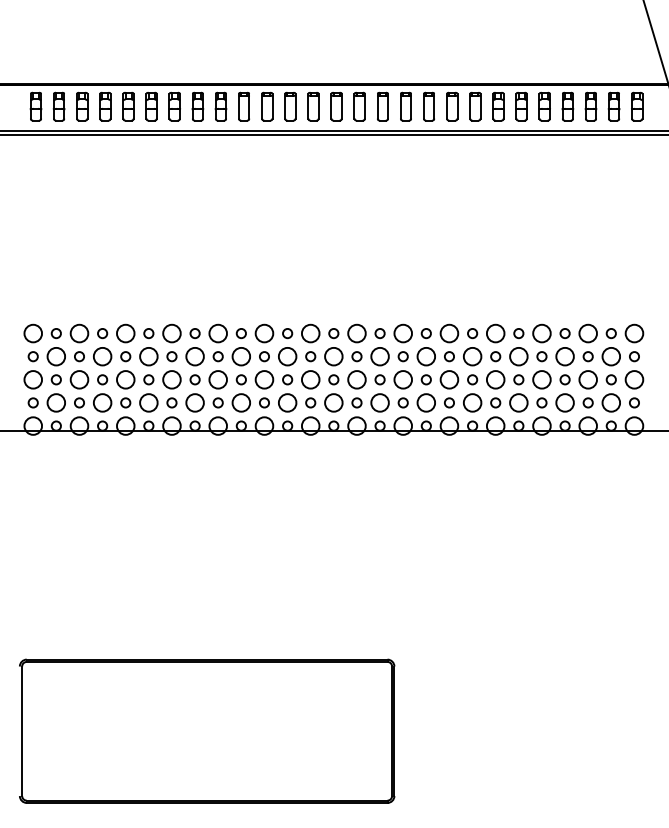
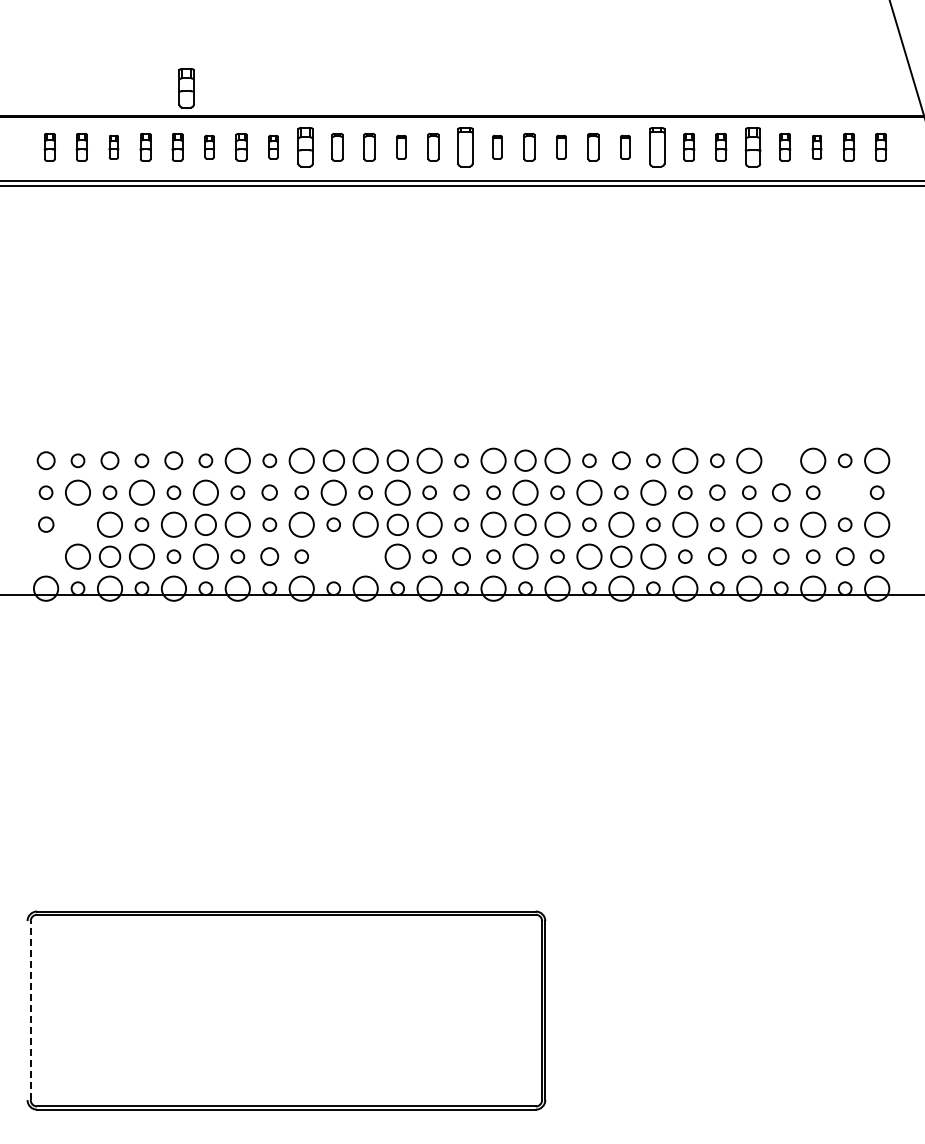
part: (134, 64) -> (186, 88), added
part: (35, 106) -> (49, 147), size x0.7
part: (58, 106) -> (81, 147), size x0.7
part: (82, 106) -> (113, 147), size x0.6
part: (105, 106) -> (145, 147), size x0.7
part: (128, 106) -> (177, 147), size x0.7
part: (151, 106) -> (209, 147), size x0.6
part: (174, 106) -> (241, 147), size x0.7
part: (197, 106) -> (273, 147), size x0.6
part: (244, 106) -> (337, 147), size x0.7
part: (267, 106) -> (369, 147), size x0.7
part: (290, 106) -> (401, 147), size x0.6
part: (313, 106) -> (433, 147), size x0.7
part: (359, 106) -> (497, 147), size x0.6
part: (382, 106) -> (529, 147), size x0.7
part: (406, 106) -> (561, 147), size x0.6
part: (429, 106) -> (593, 147), size x0.7
part: (452, 106) -> (625, 147), size x0.6
part: (497, 106) -> (688, 147), size x0.7
part: (521, 106) -> (720, 147), size x0.7
part: (567, 106) -> (784, 147), size x0.7
part: (590, 106) -> (816, 147), size x0.6
part: (613, 106) -> (848, 147), size x0.7
part: (636, 106) -> (880, 147), size x0.7
circle: (33, 333) -> (46, 460), size x0.7
circle: (79, 333) -> (109, 460), size x0.7
circle: (125, 333) -> (173, 460), size x0.7
circle: (241, 333) -> (333, 460), size x1.6
circle: (287, 333) -> (397, 460), size x1.6
circle: (380, 333) -> (525, 460), size x1.6
circle: (449, 333) -> (621, 460), size x0.7
circle: (565, 333) -> (781, 460), removed
circle: (194, 356) -> (269, 492), size x0.6
circle: (333, 356) -> (461, 492), size x0.6
circle: (518, 356) -> (717, 492), size x0.6
circle: (565, 356) -> (781, 492), size x0.7
circle: (611, 356) -> (845, 492), removed
circle: (33, 379) -> (46, 524), size x0.6
circle: (55, 379) -> (77, 524), removed
circle: (148, 379) -> (205, 524), size x1.6
circle: (287, 379) -> (397, 524), size x1.6
circle: (380, 379) -> (525, 524), size x1.6
circle: (32, 402) -> (45, 556), removed
circle: (79, 402) -> (109, 556), size x1.6
circle: (194, 402) -> (269, 556), size x0.7
circle: (241, 402) -> (333, 556), removed
circle: (264, 402) -> (365, 556), removed
circle: (333, 402) -> (461, 556), size x0.7
circle: (449, 402) -> (621, 556), size x1.6
circle: (518, 402) -> (717, 556), size x0.7
circle: (565, 402) -> (781, 556), size x0.6
circle: (611, 402) -> (845, 556), size x0.7
line: (21, 731) -> (30, 1010), solid -> dashed

